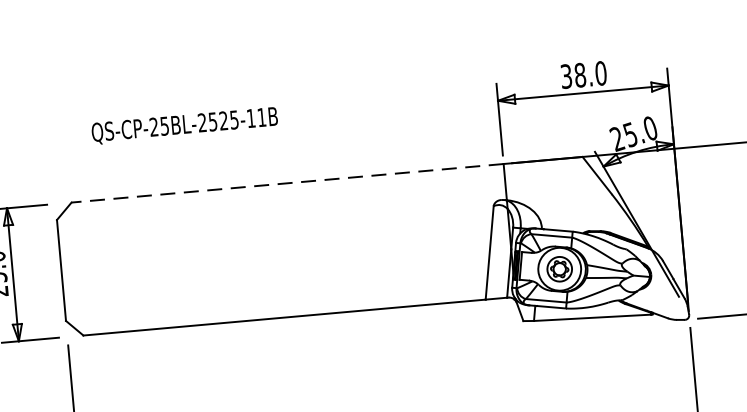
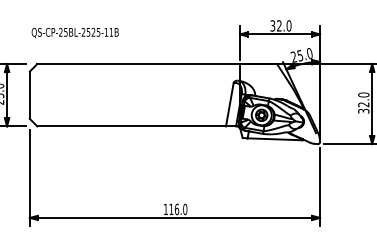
text: (578, 74) -> (278, 25), 38.0 -> 32.0
text: (183, 126) -> (74, 33), moved
line: (287, 184) -> (138, 64), dashed -> solid

